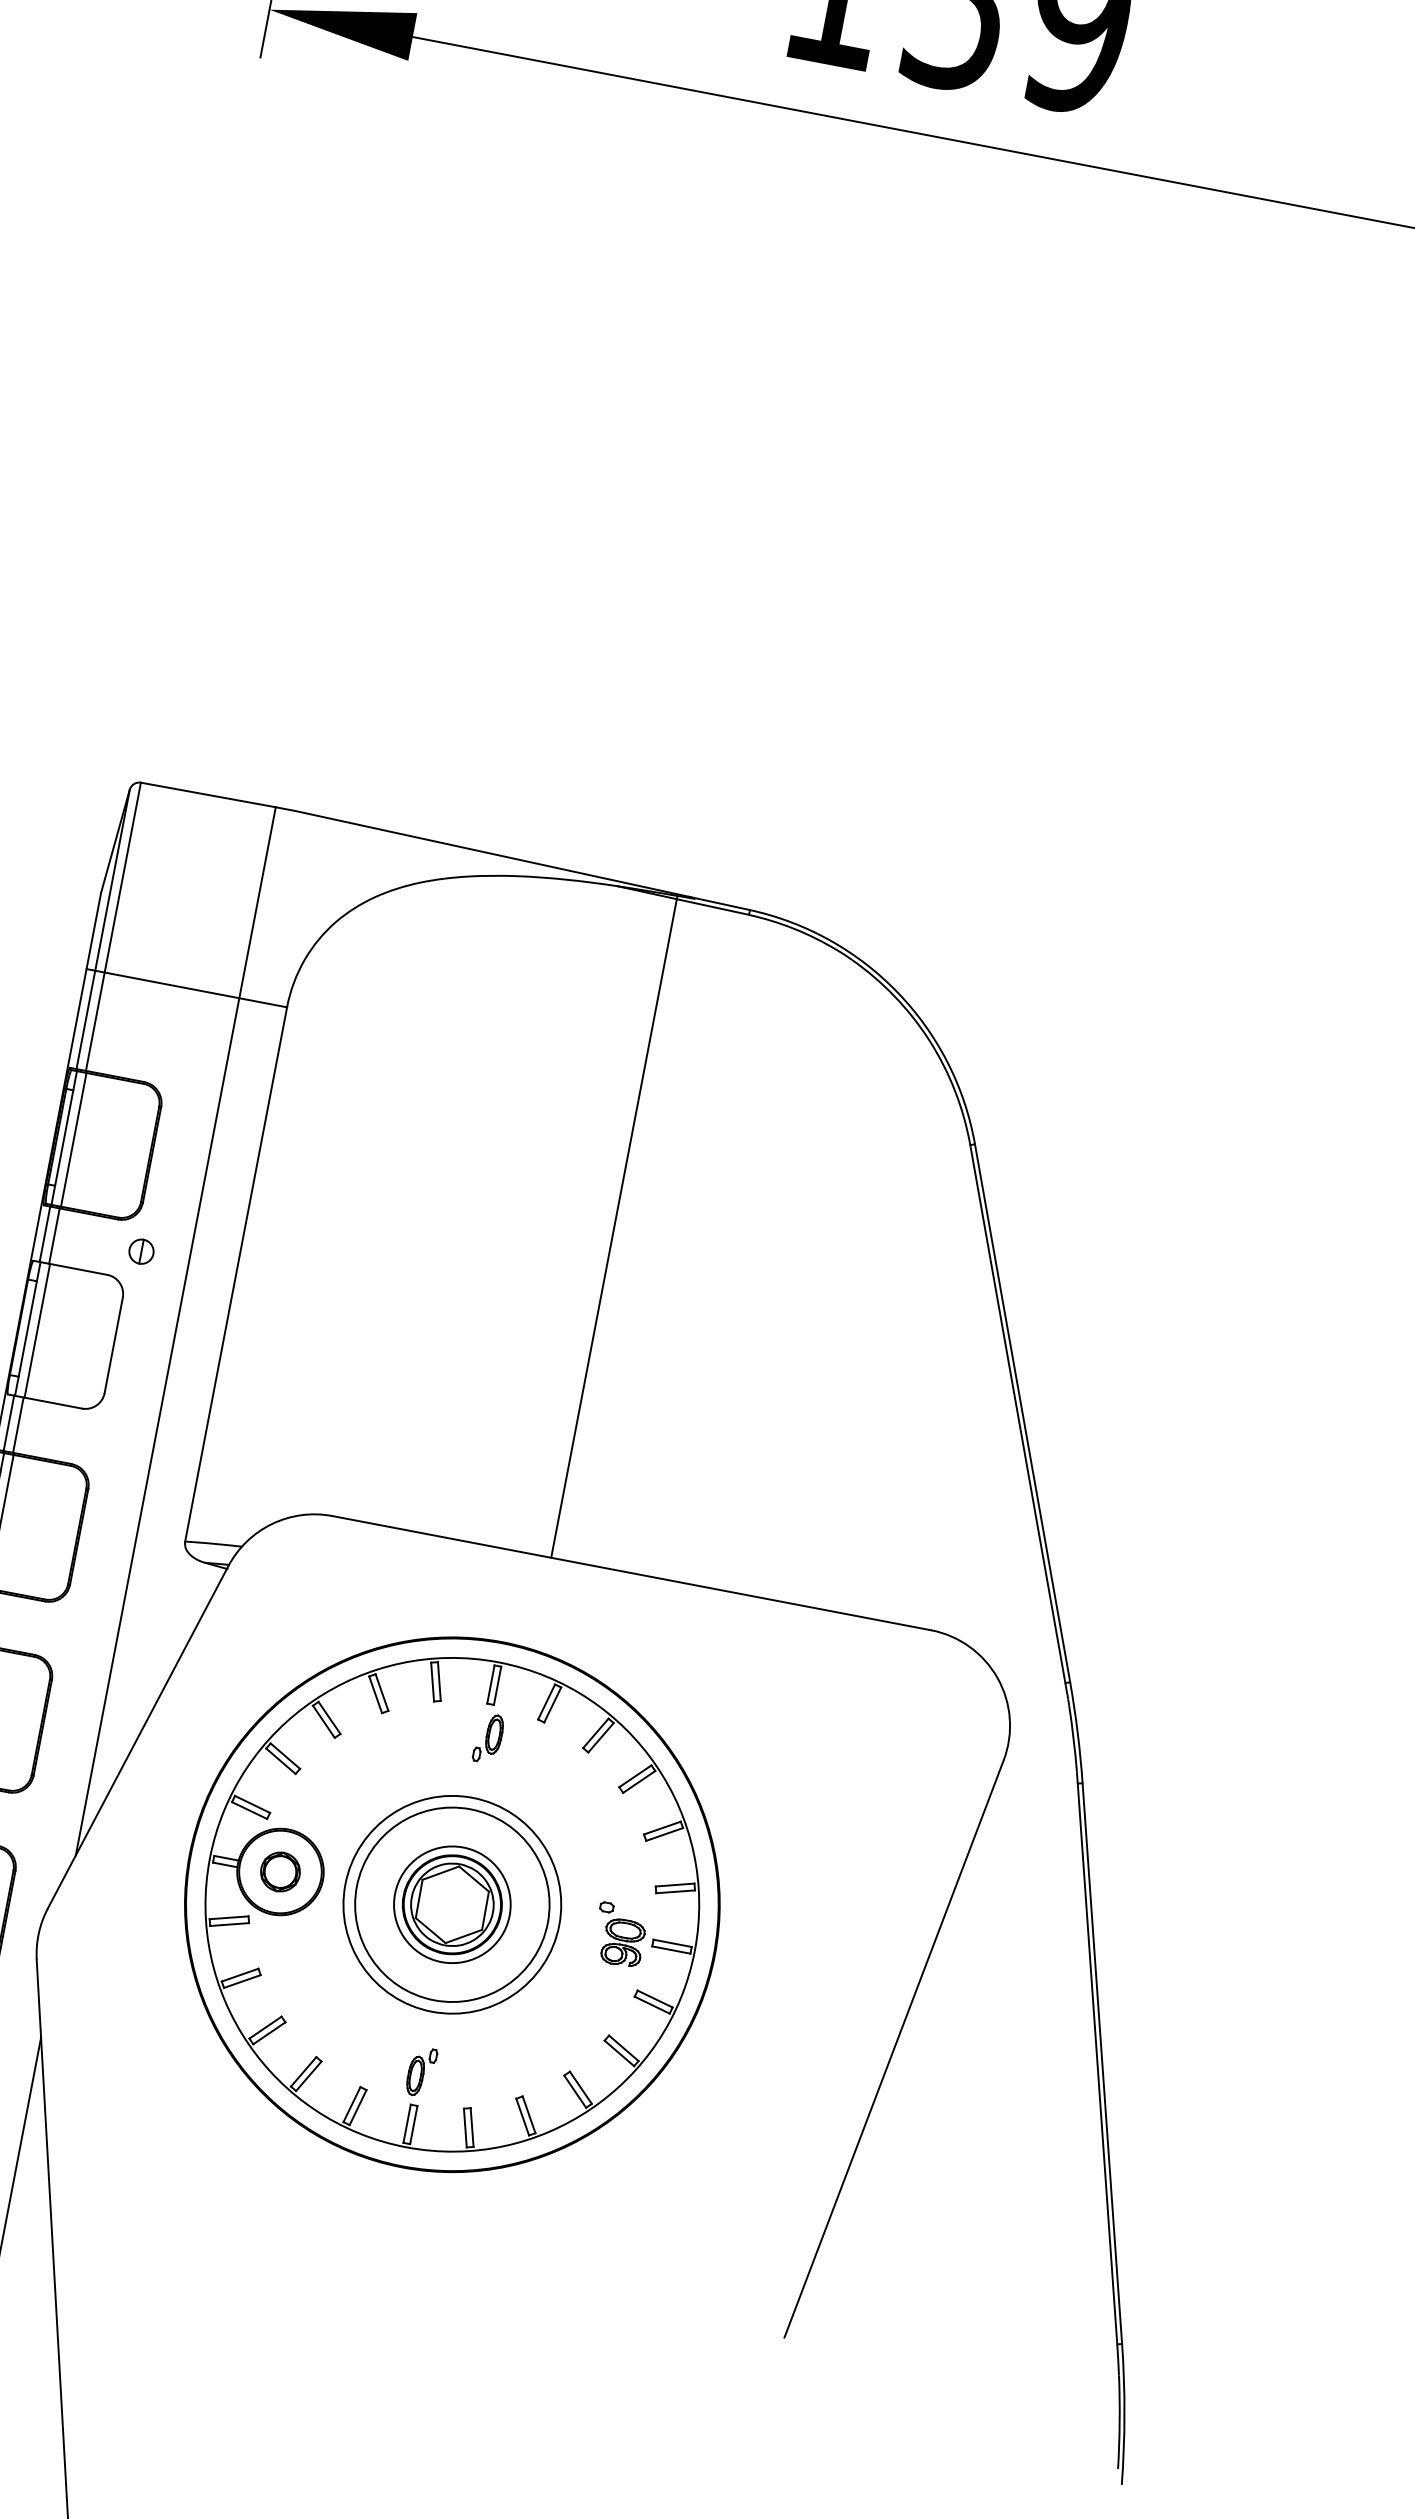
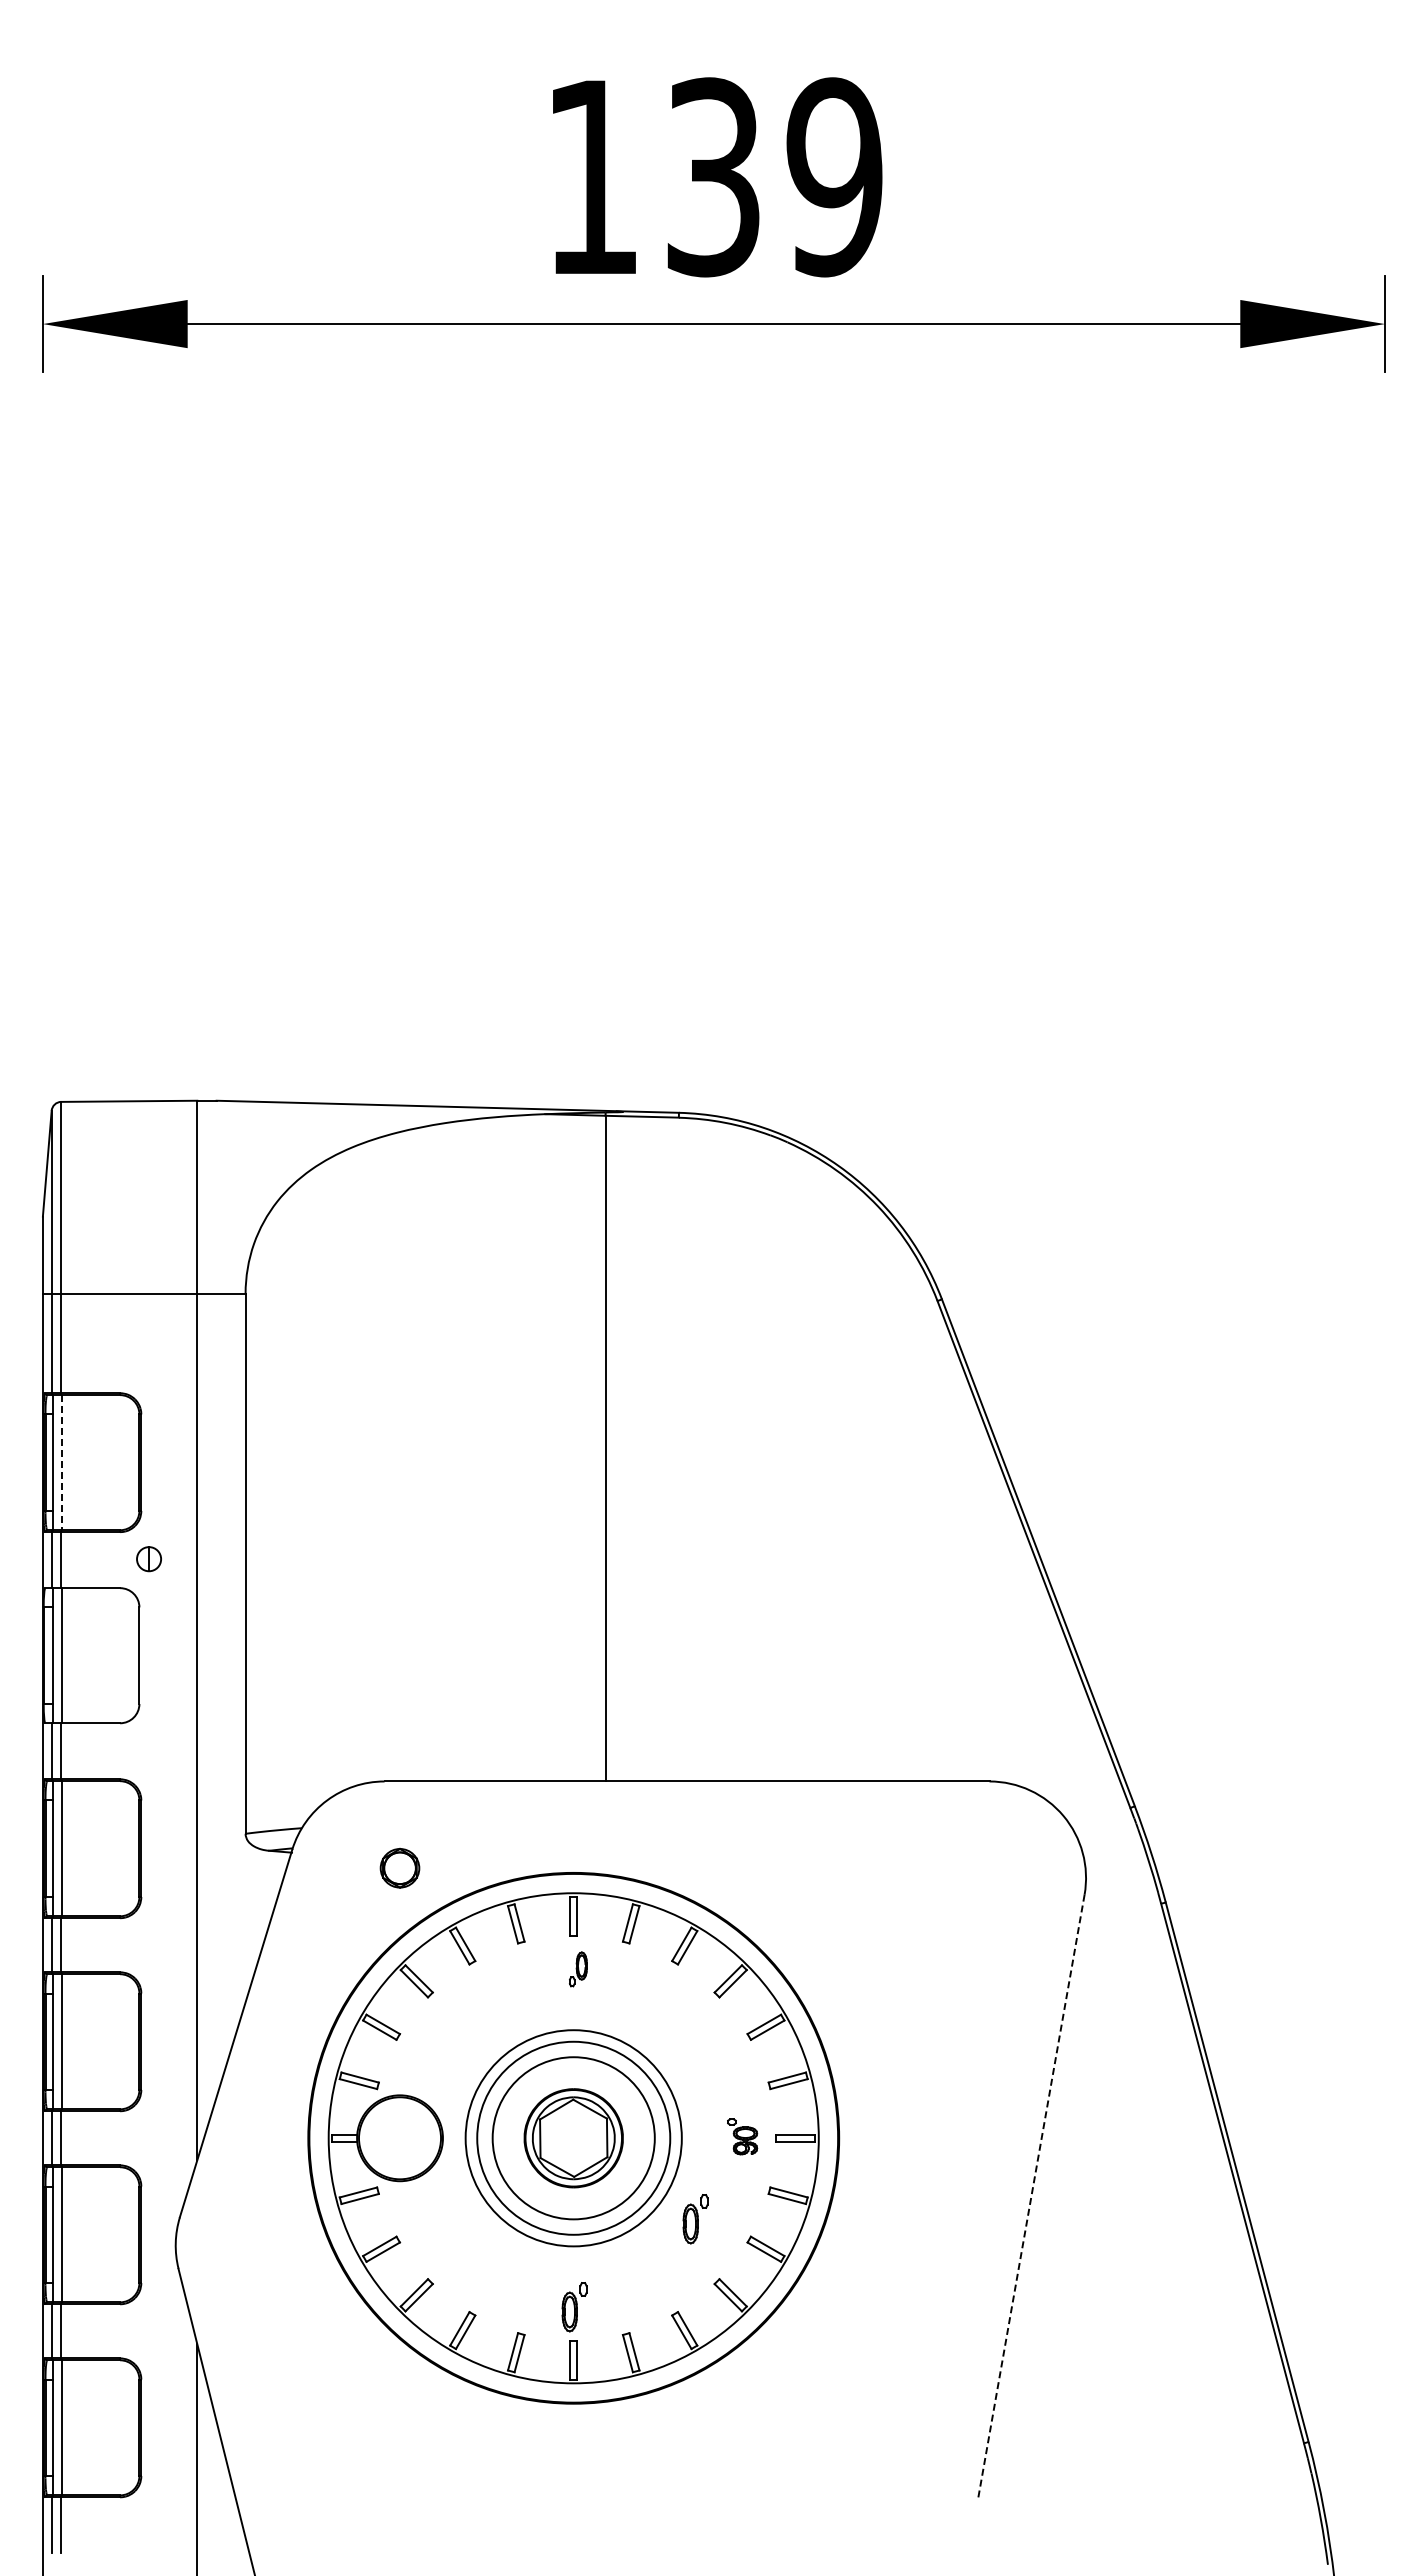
line: (74, 1139) -> (62, 1462), solid -> dashed
part: (488, 1738) -> (578, 1969), size x0.7
part: (280, 1871) -> (399, 1867), moved
circle: (452, 1904) -> (573, 2138), size x1.4
part: (619, 1934) -> (742, 2136), size x0.6
part: (557, 2008) -> (695, 2219), added
line: (894, 2048) -> (1031, 2196), solid -> dashed

